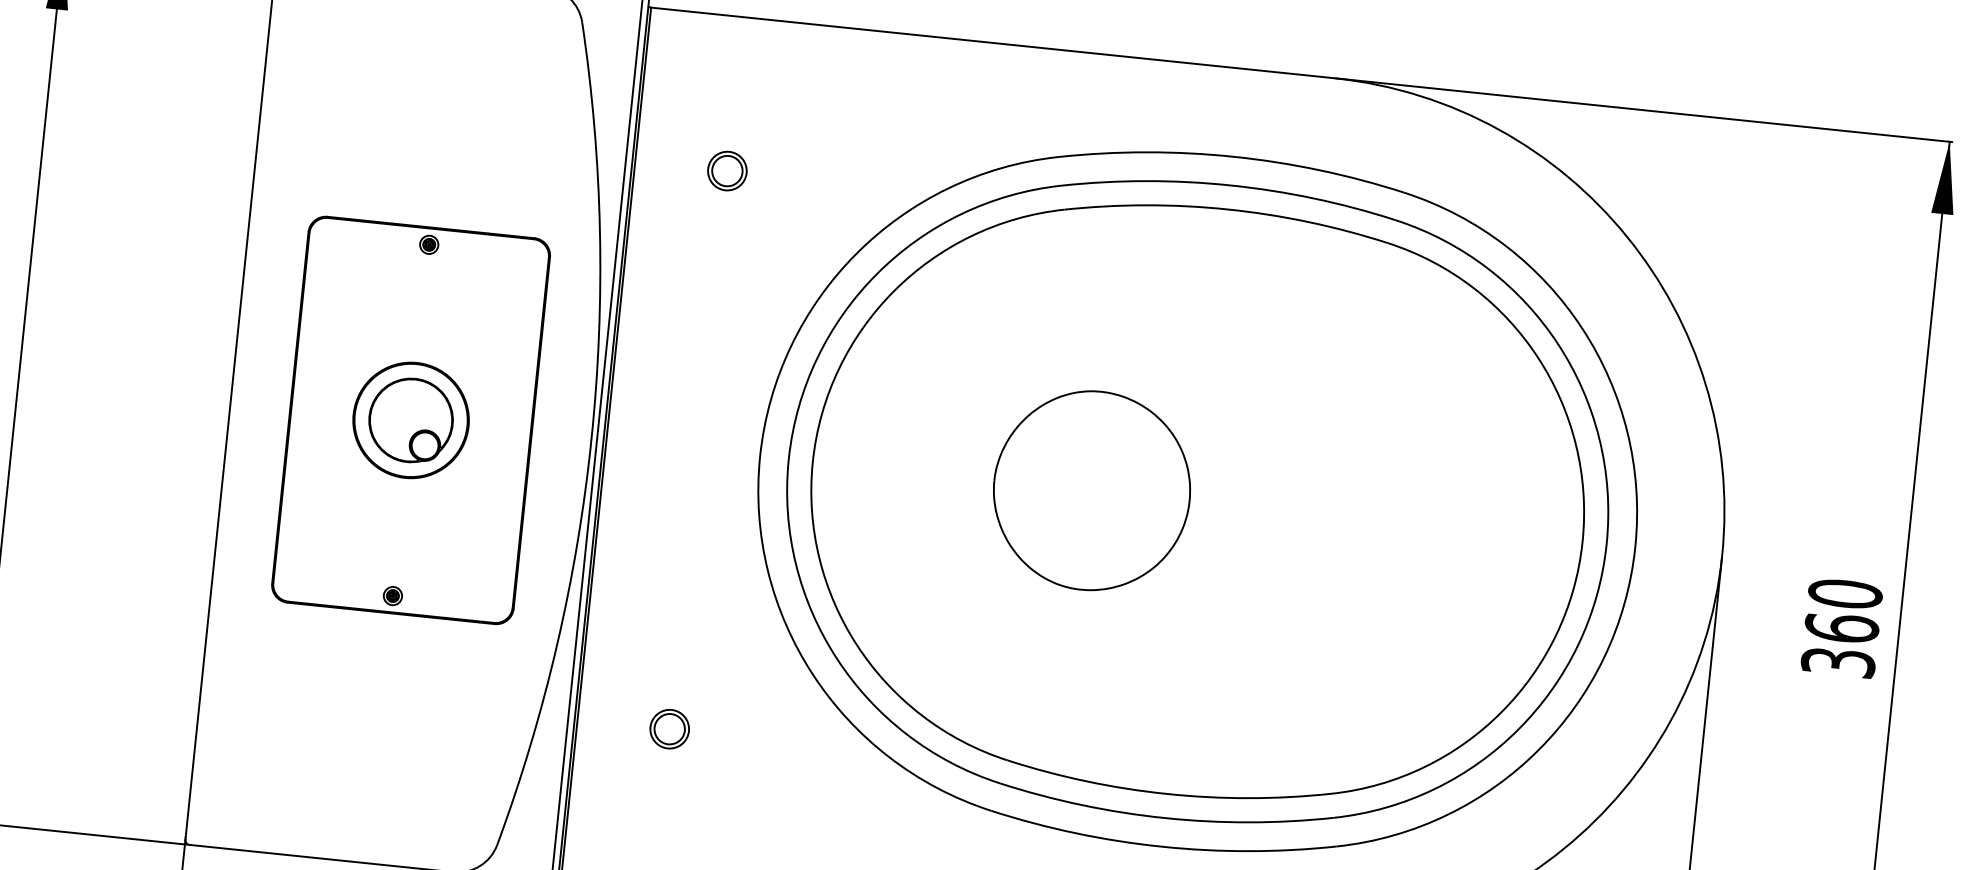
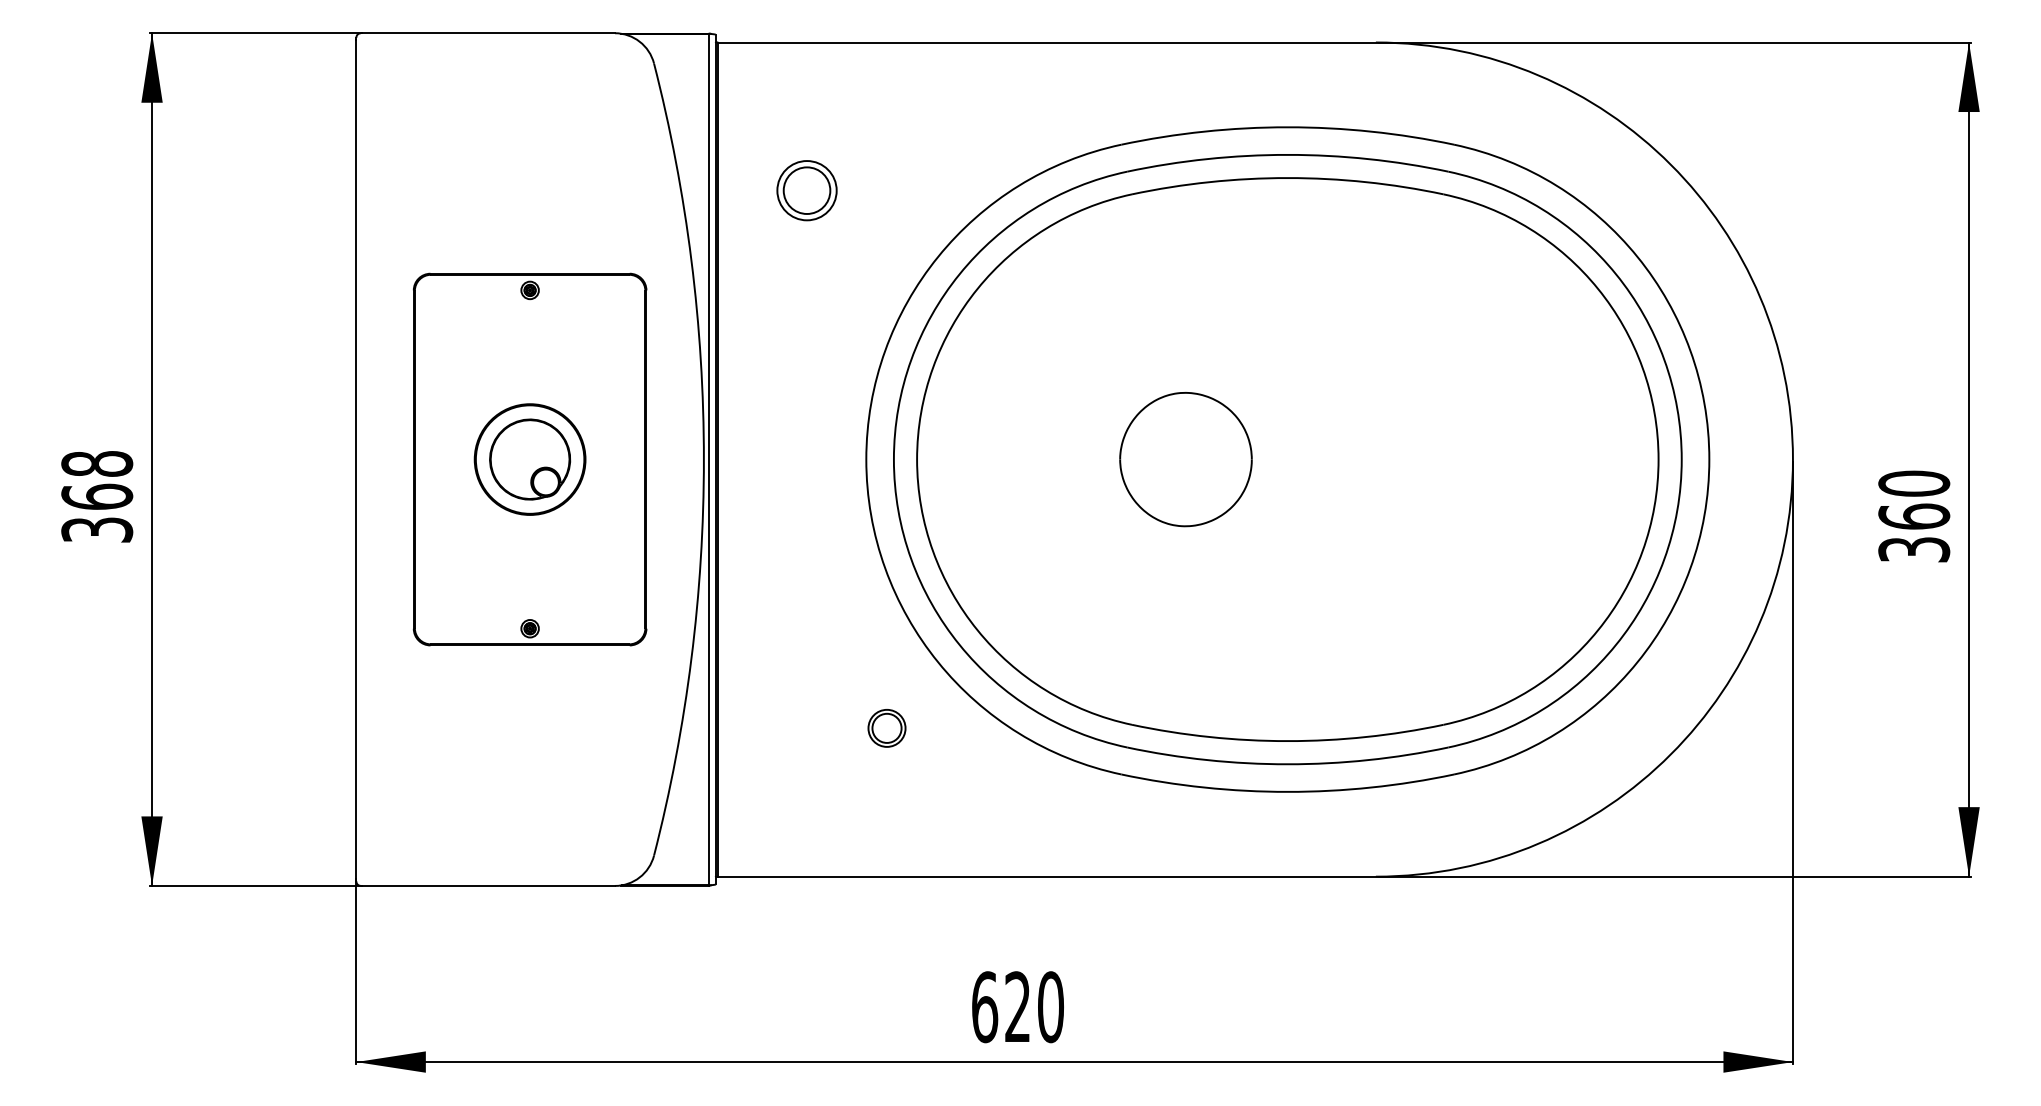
part: (726, 170) -> (806, 190), size x1.6
part: (1091, 490) -> (1185, 459), size x0.7
part: (669, 729) -> (886, 728), moved

